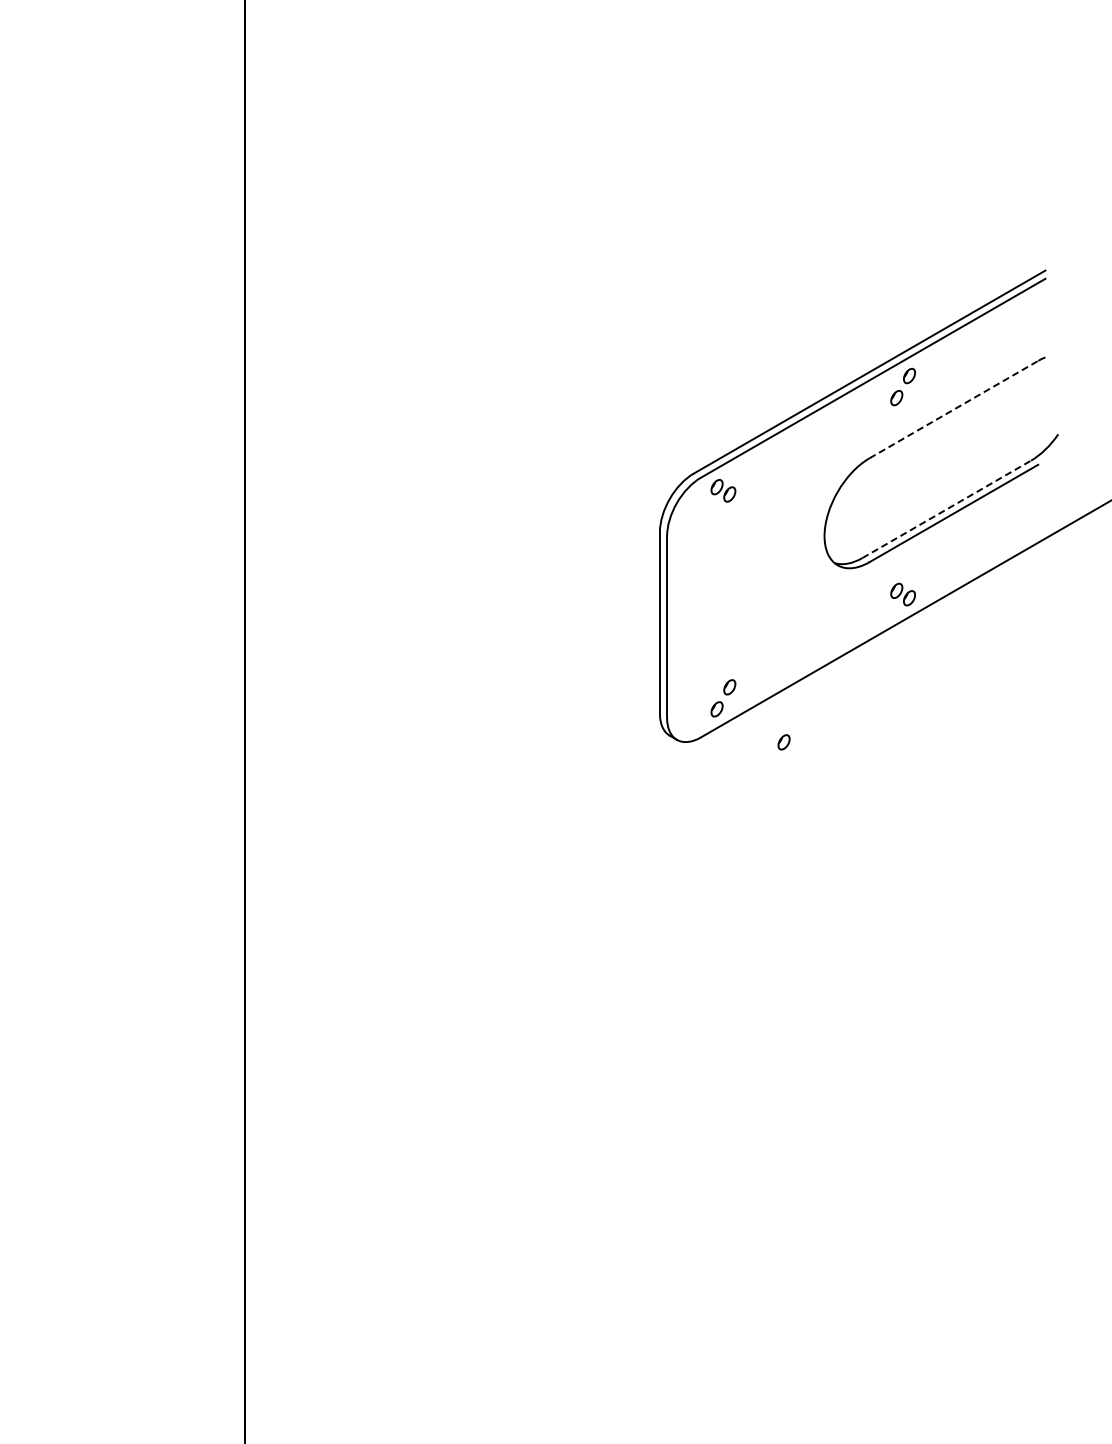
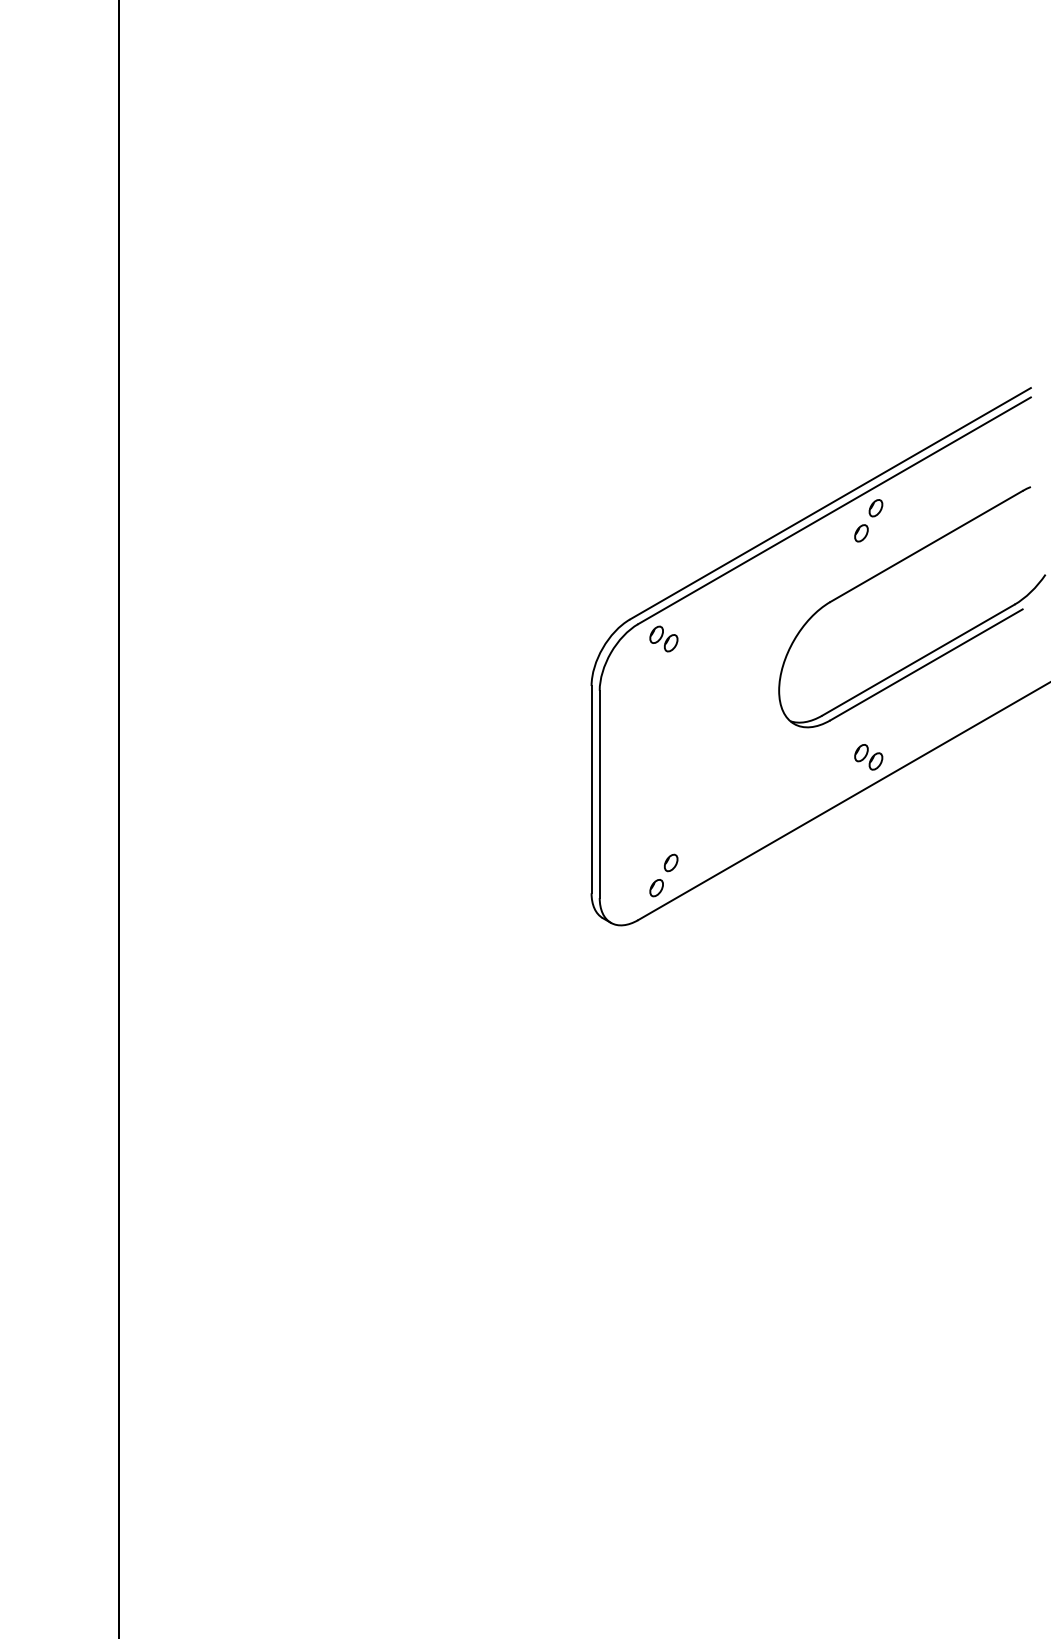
line: (954, 409) -> (927, 546), dashed -> solid
line: (947, 509) -> (919, 660), dashed -> solid
part: (783, 742) -> (732, 925), removed

